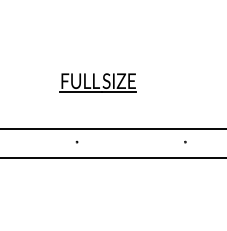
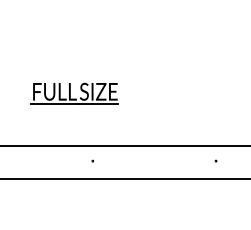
part: (97, 82) -> (74, 93), moved

